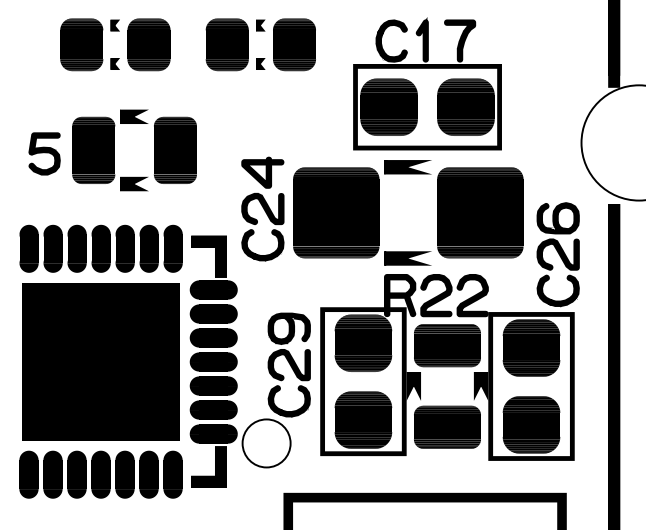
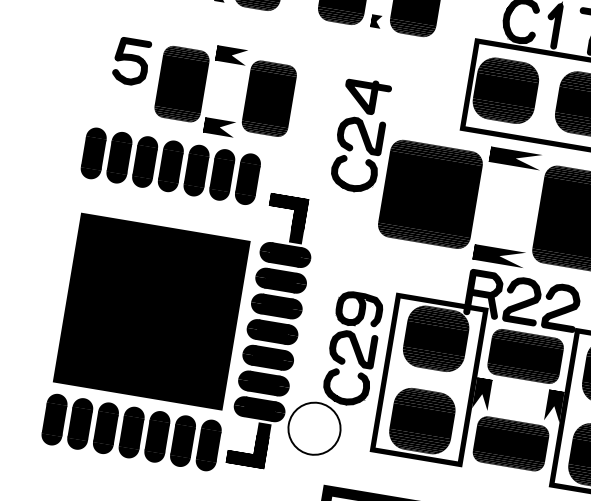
part: (44, 153) -> (131, 61), moved
part: (262, 208) -> (360, 134), moved
part: (100, 248) -> (170, 165), moved

